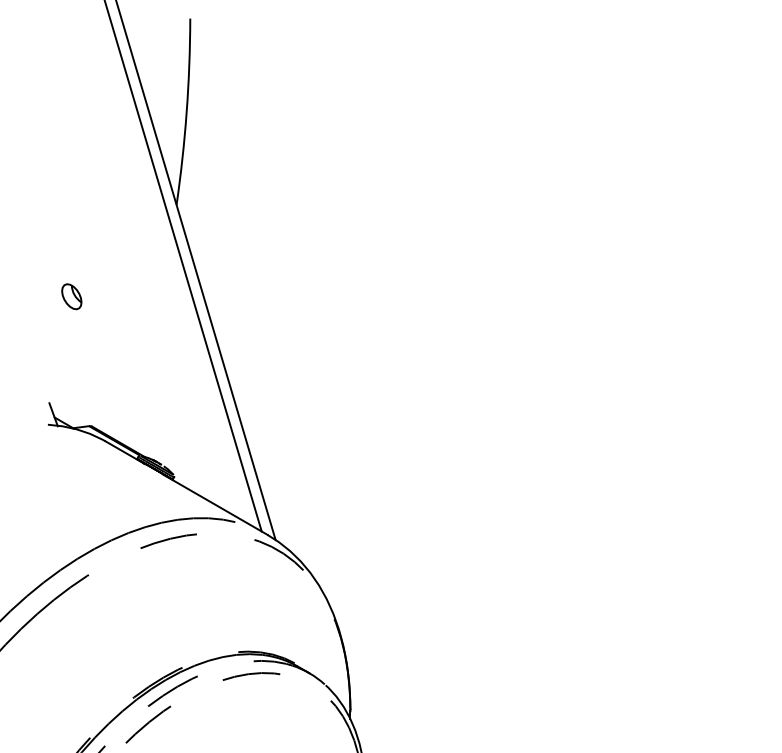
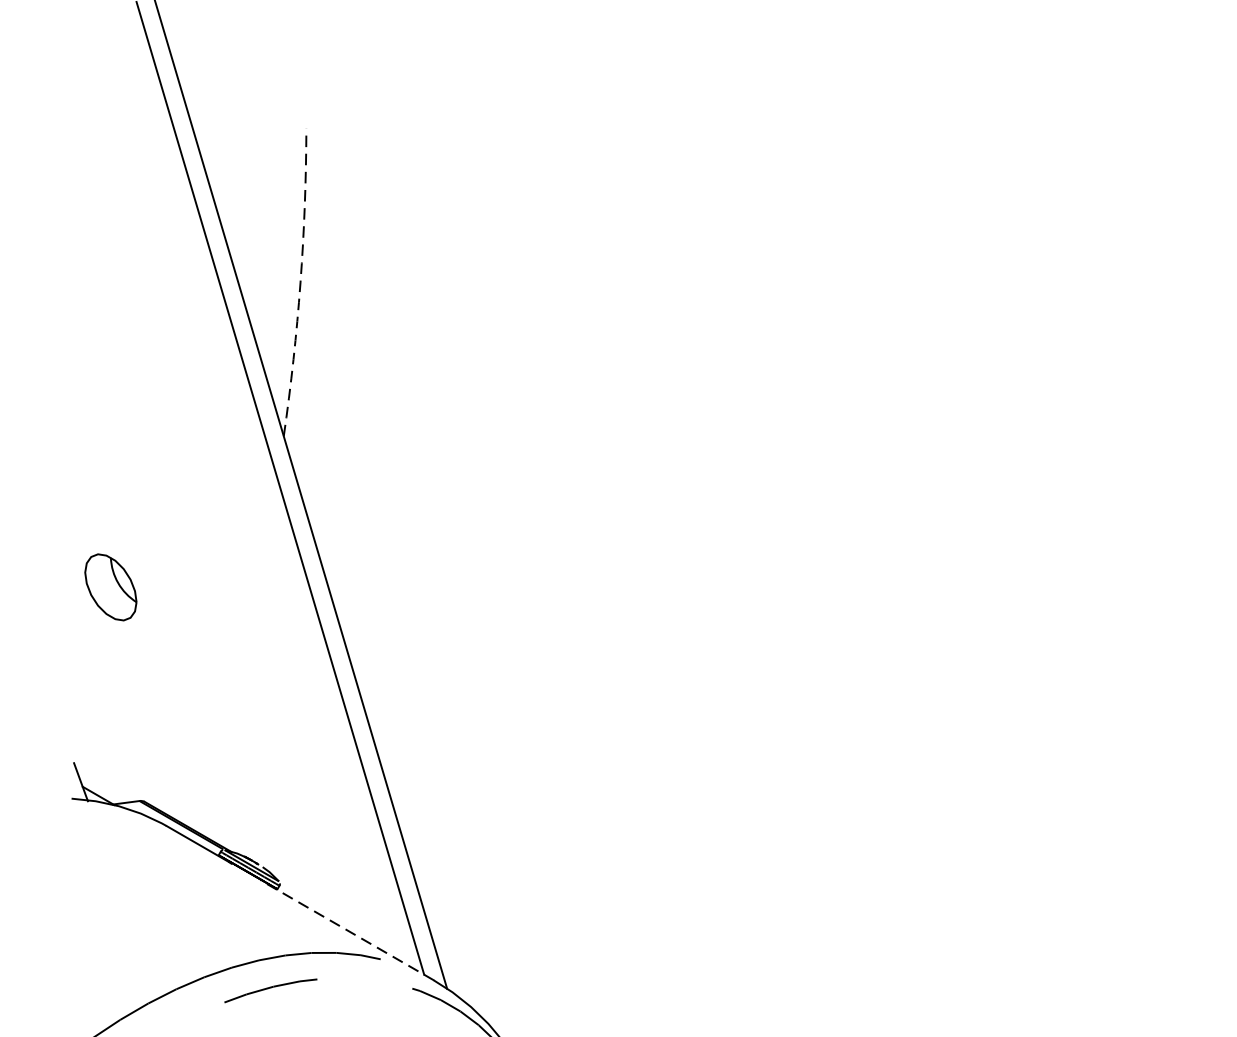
arc: (186, 112) -> (300, 283), solid -> dashed
part: (71, 296) -> (110, 587), size x1.6
line: (215, 504) -> (347, 930), solid -> dashed

